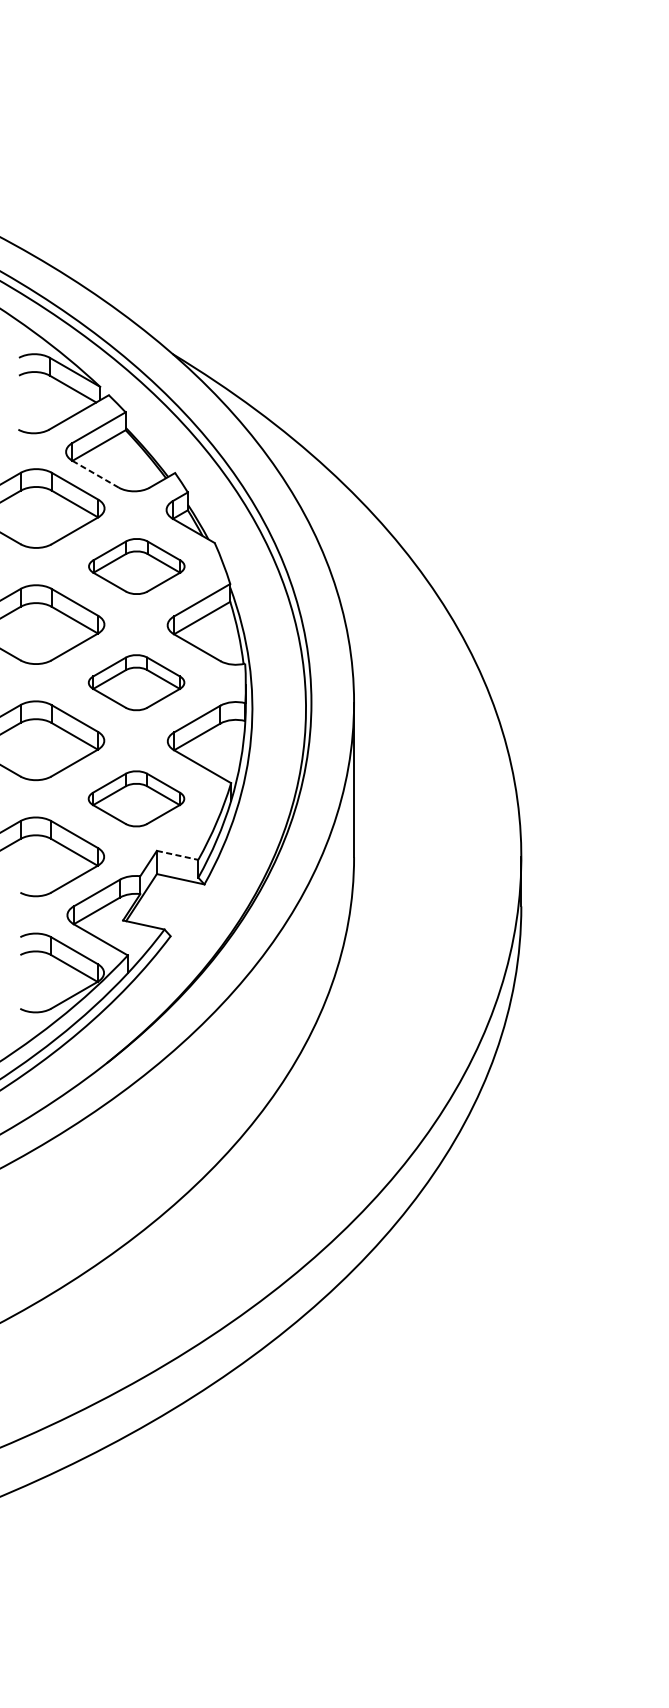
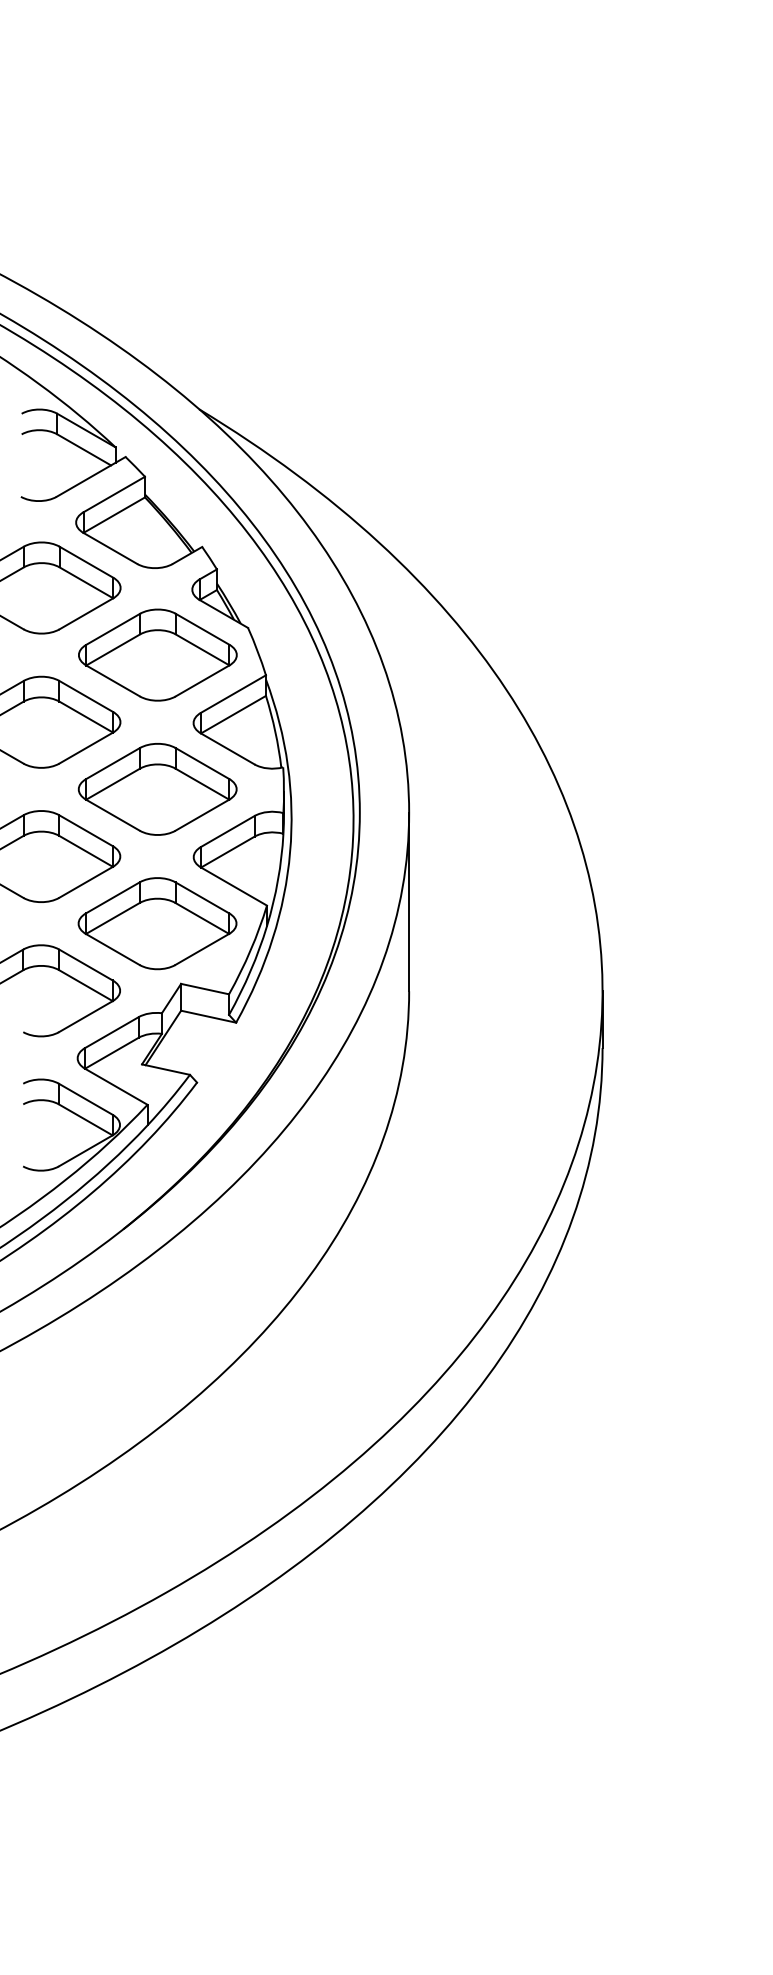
line: (95, 474) -> (110, 548), dashed -> solid
part: (136, 566) -> (157, 654), size x1.43
part: (136, 682) -> (157, 789), size x1.43
part: (136, 798) -> (157, 923), size x1.43
line: (177, 855) -> (205, 989), dashed -> solid

